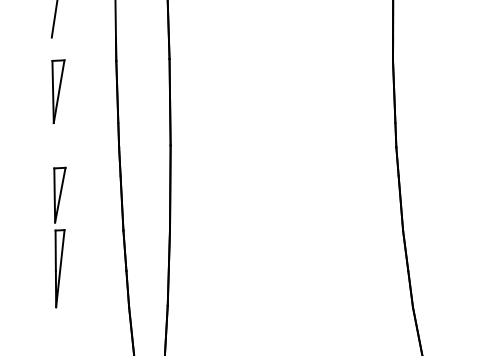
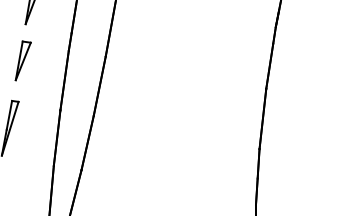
part: (59, 194) -> (22, 60), moved

